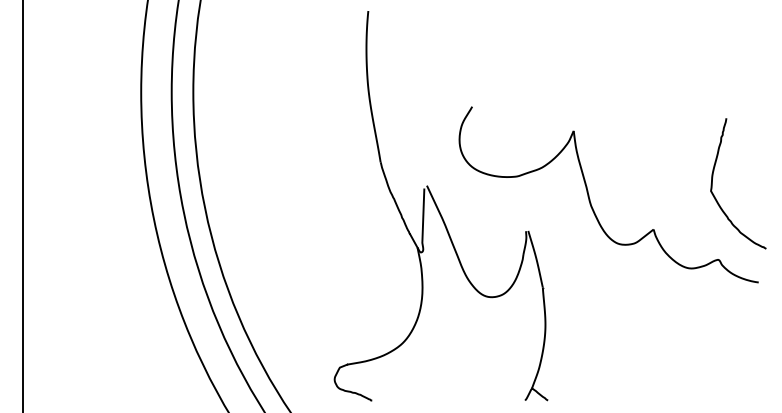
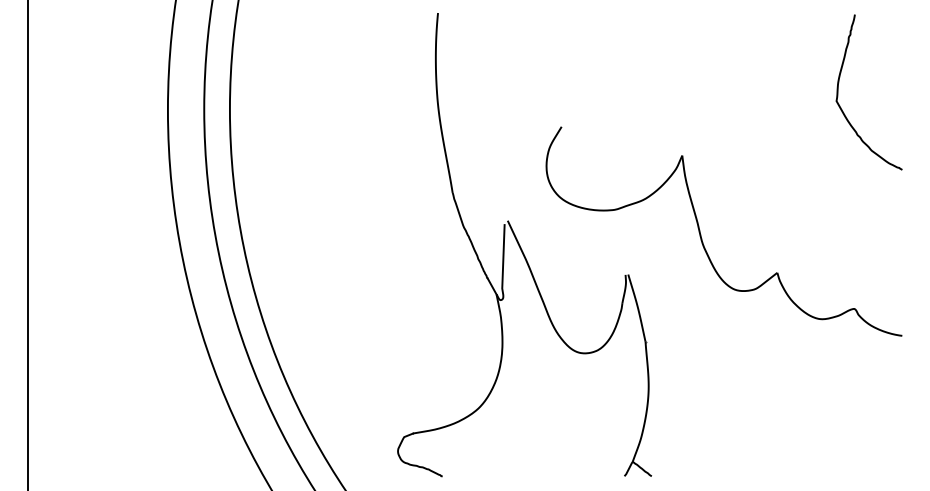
curve: (712, 183) -> (838, 92), moved

